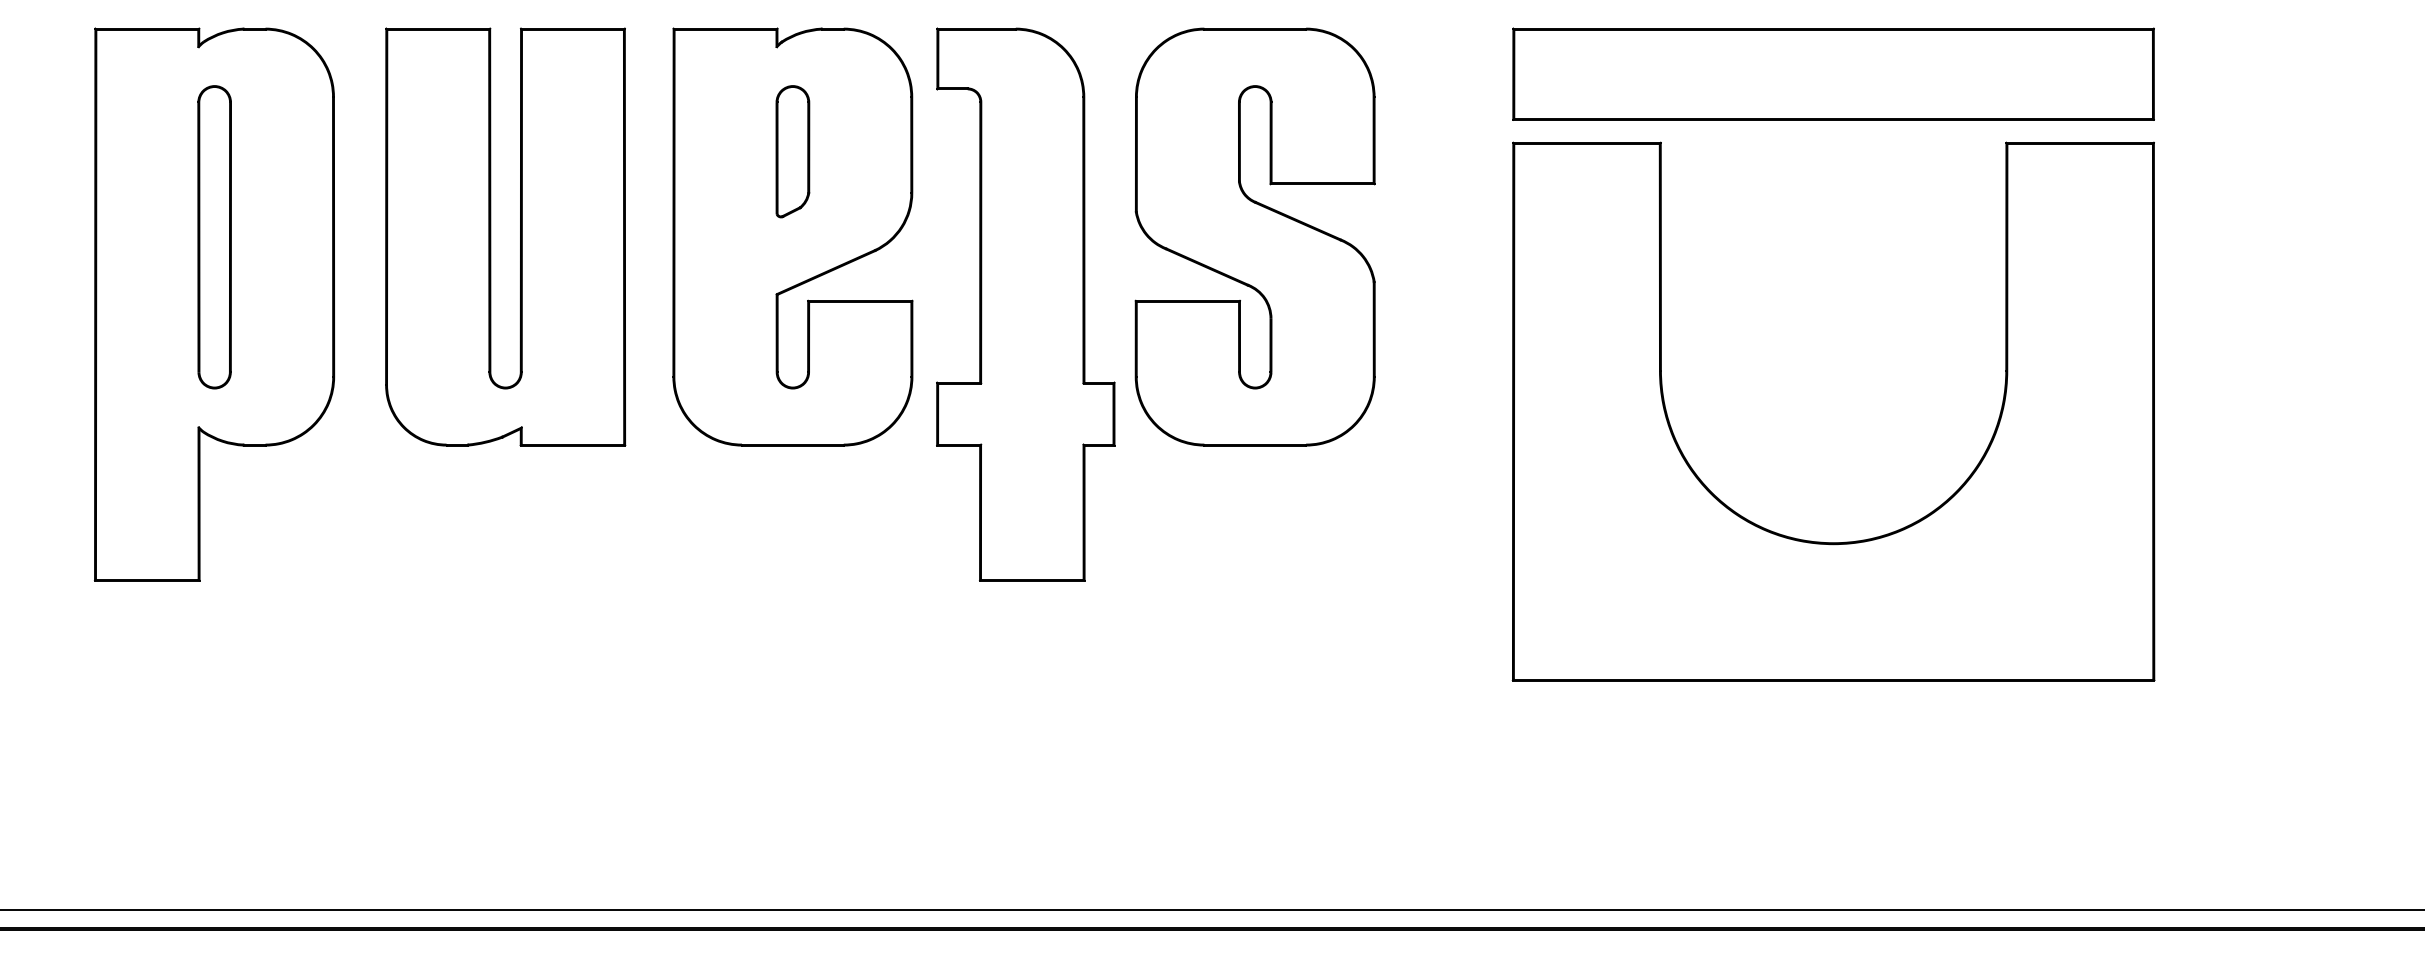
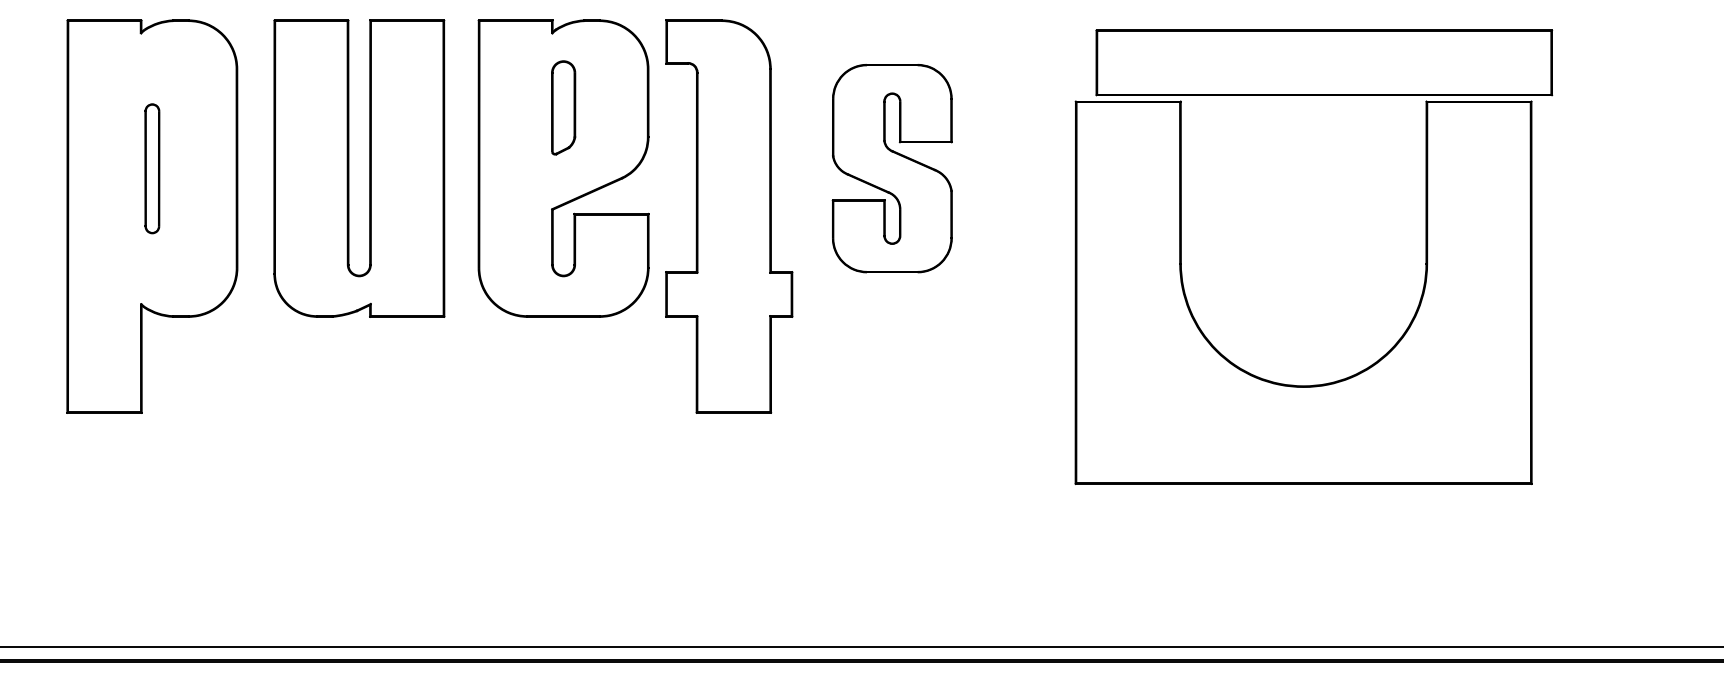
part: (1833, 73) -> (1324, 62), moved
part: (1254, 236) -> (891, 168), size x0.7
part: (214, 237) -> (152, 168), size x0.6

